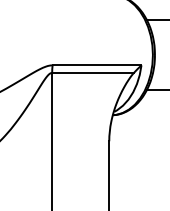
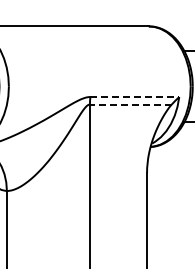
line: (97, 65) -> (135, 97), solid -> dashed
line: (92, 72) -> (130, 104), solid -> dashed

